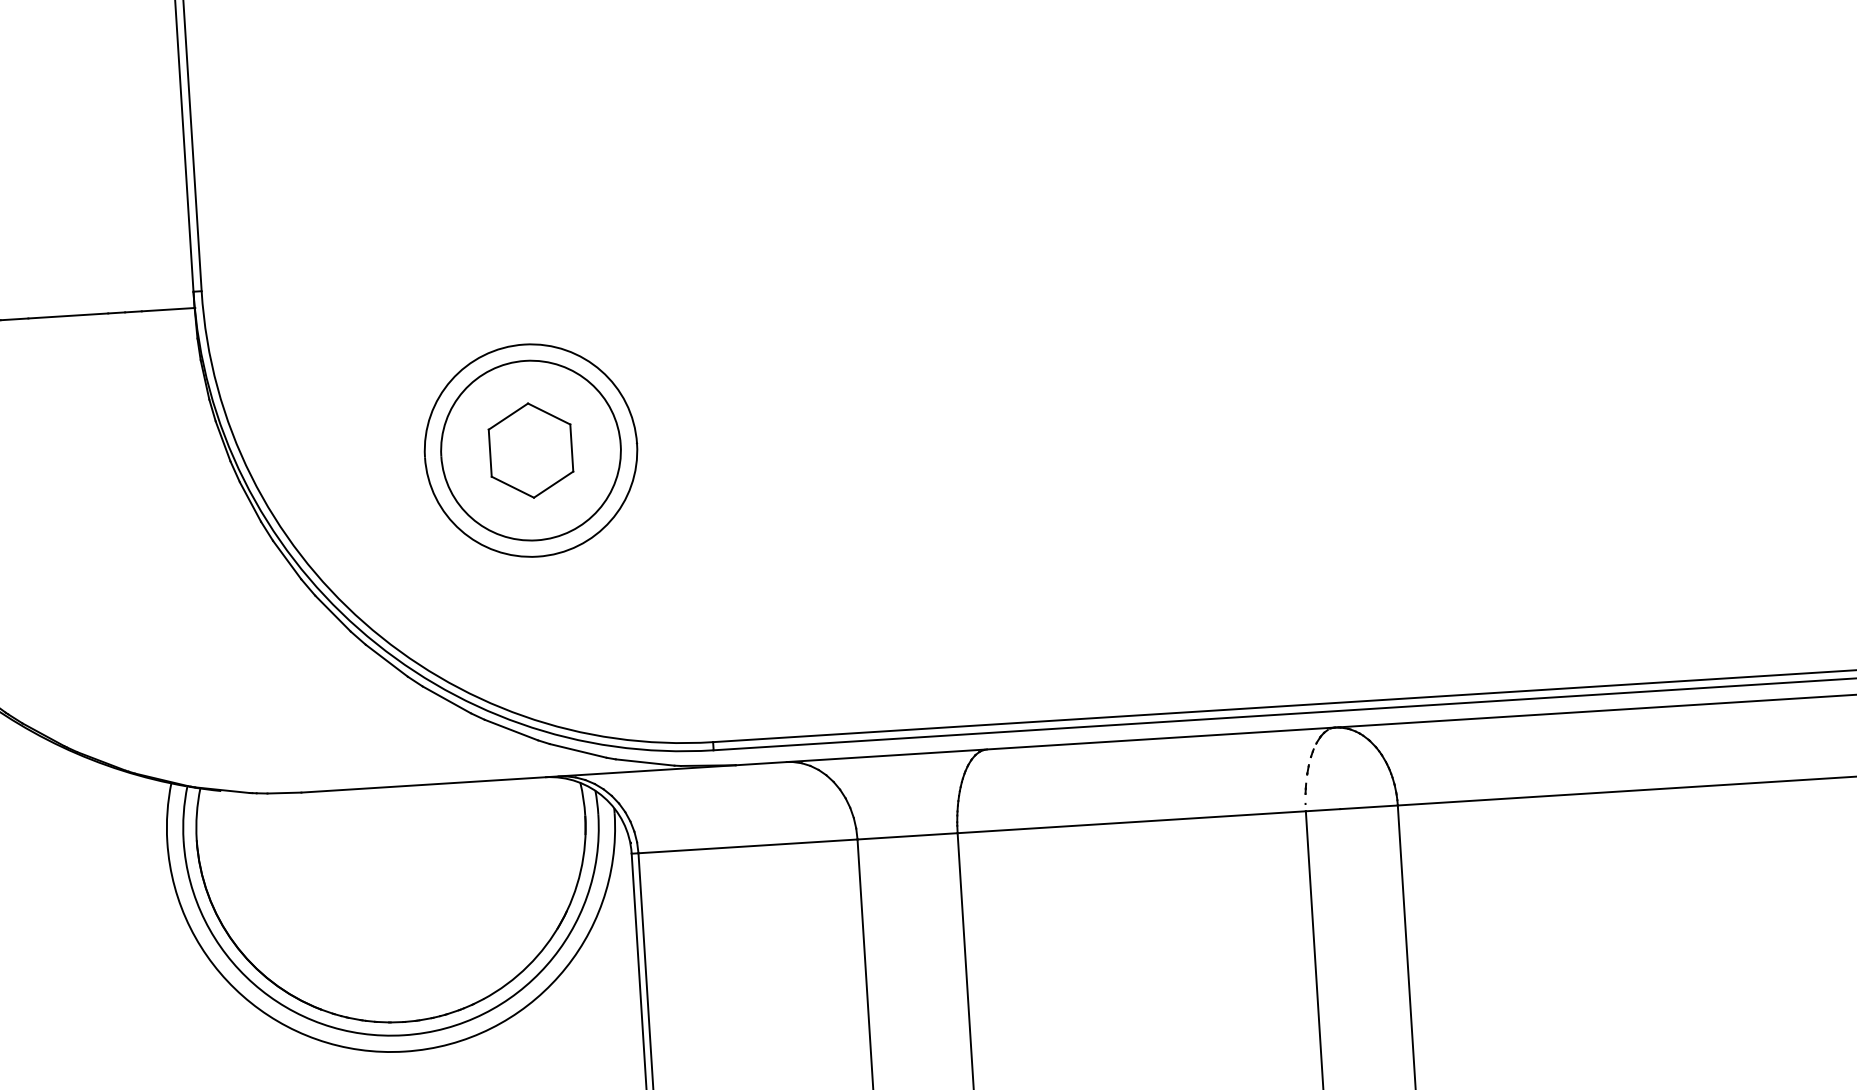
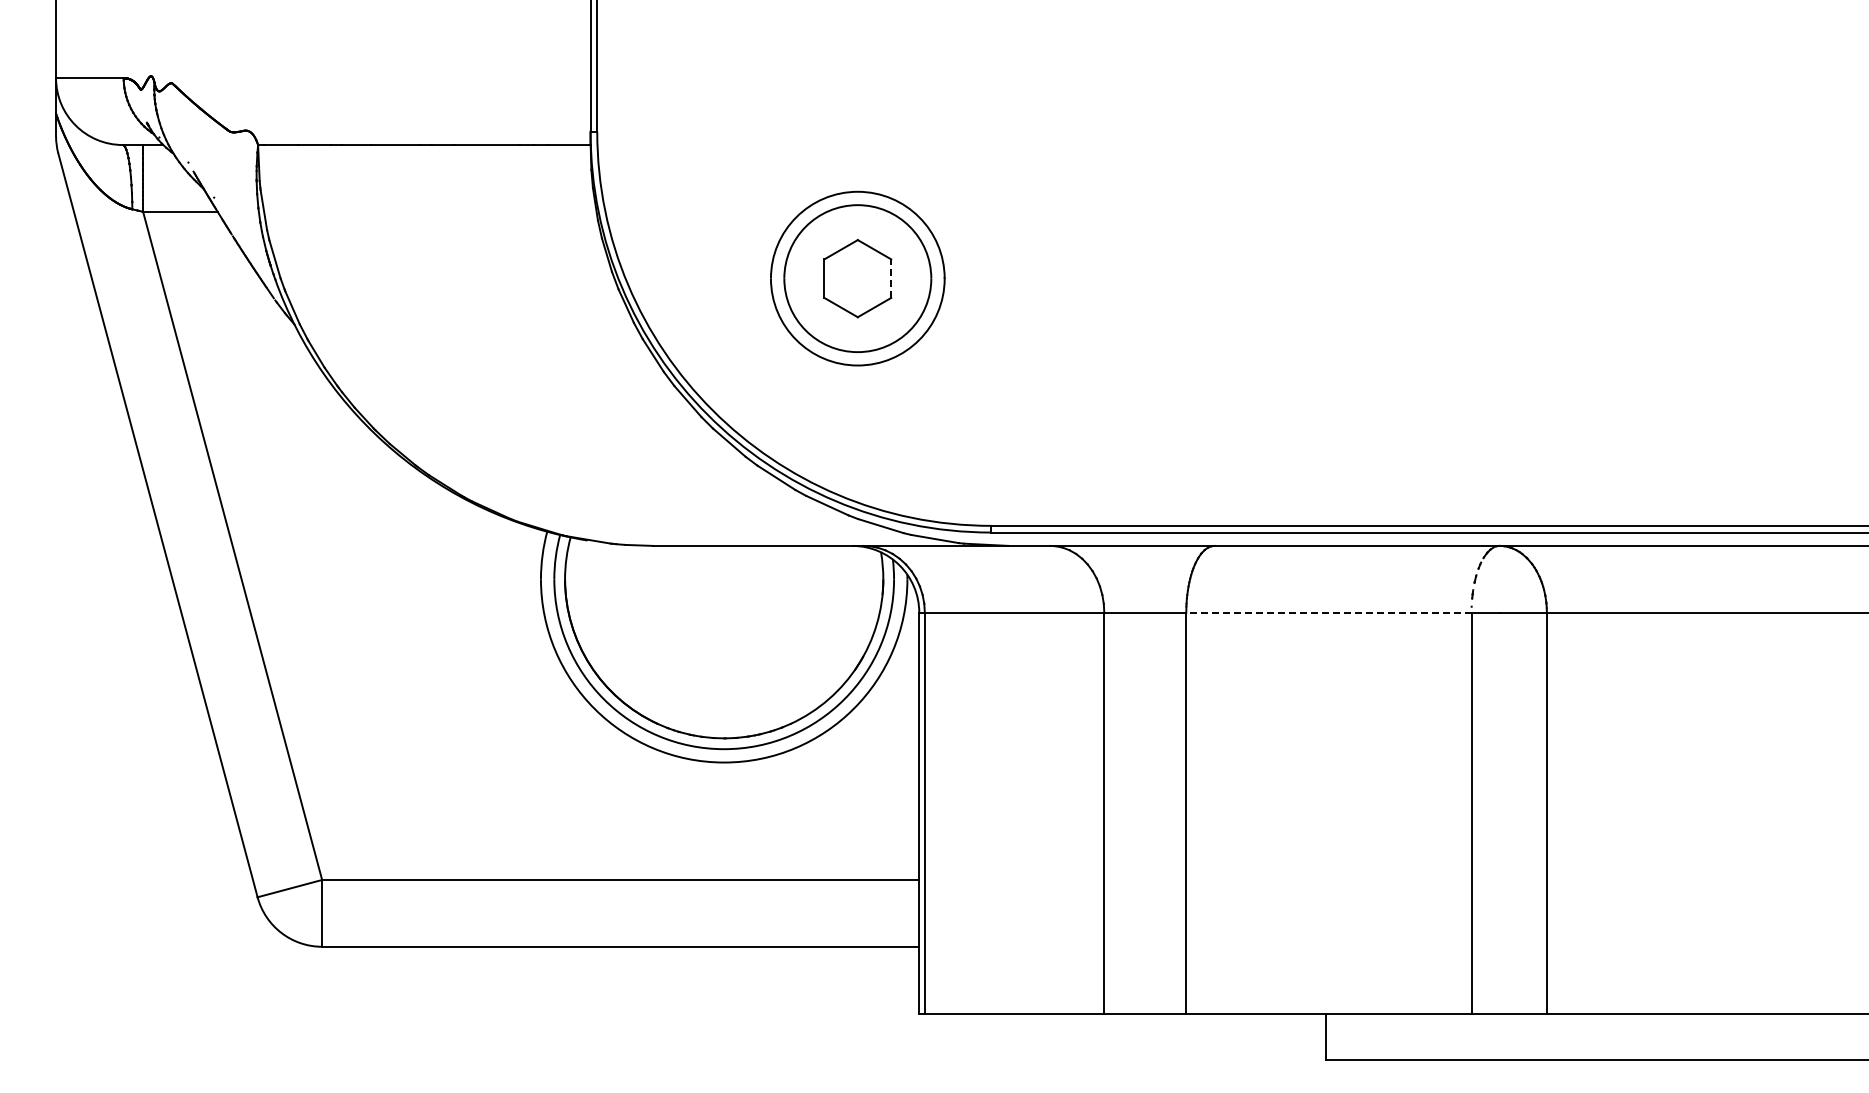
line: (572, 447) -> (891, 278), solid -> dashed
line: (1131, 821) -> (1328, 612), solid -> dashed

